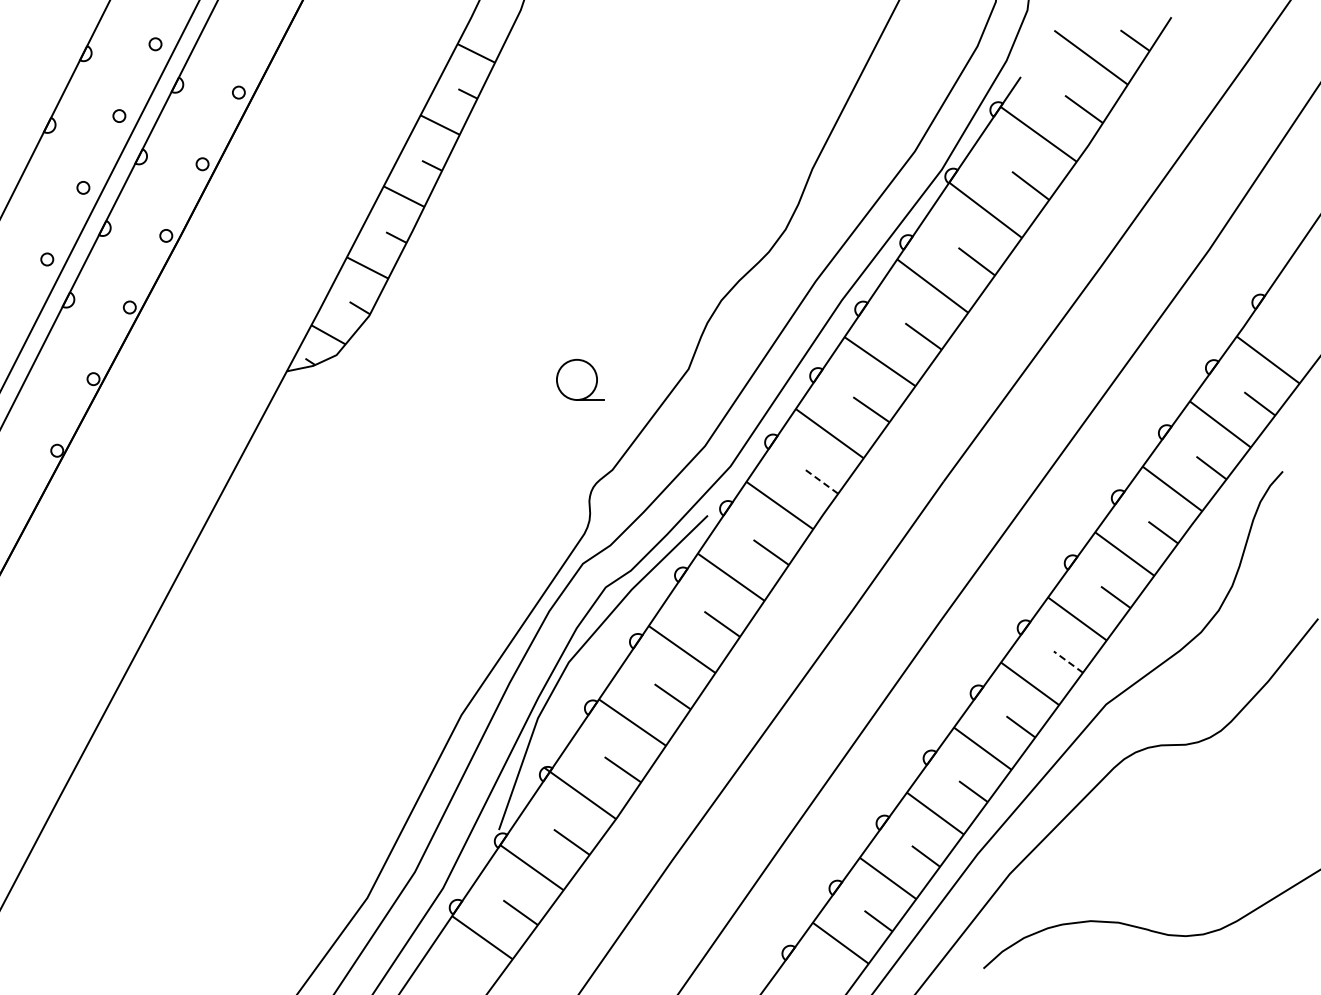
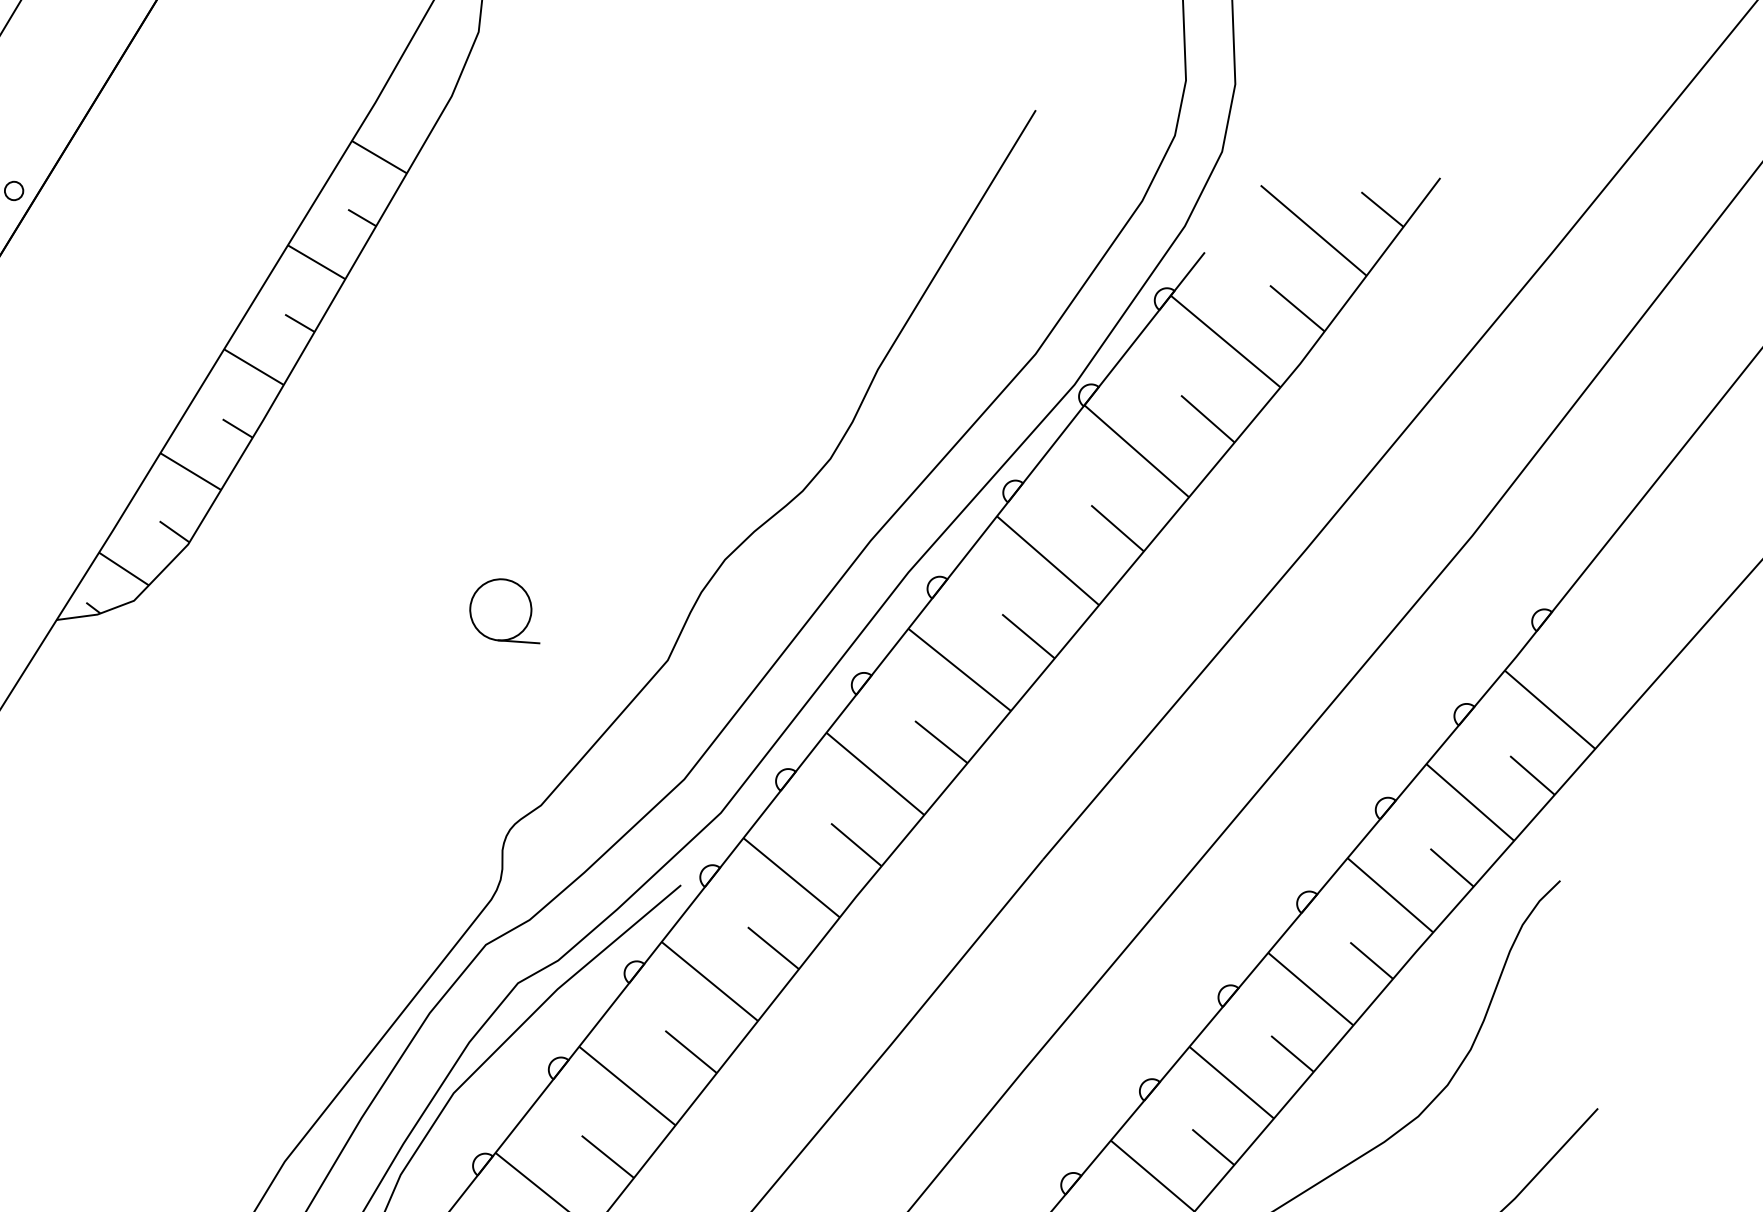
part: (580, 379) -> (506, 609), moved
line: (820, 480) -> (856, 844), dashed -> solid
line: (1068, 661) -> (1213, 1146), dashed -> solid

